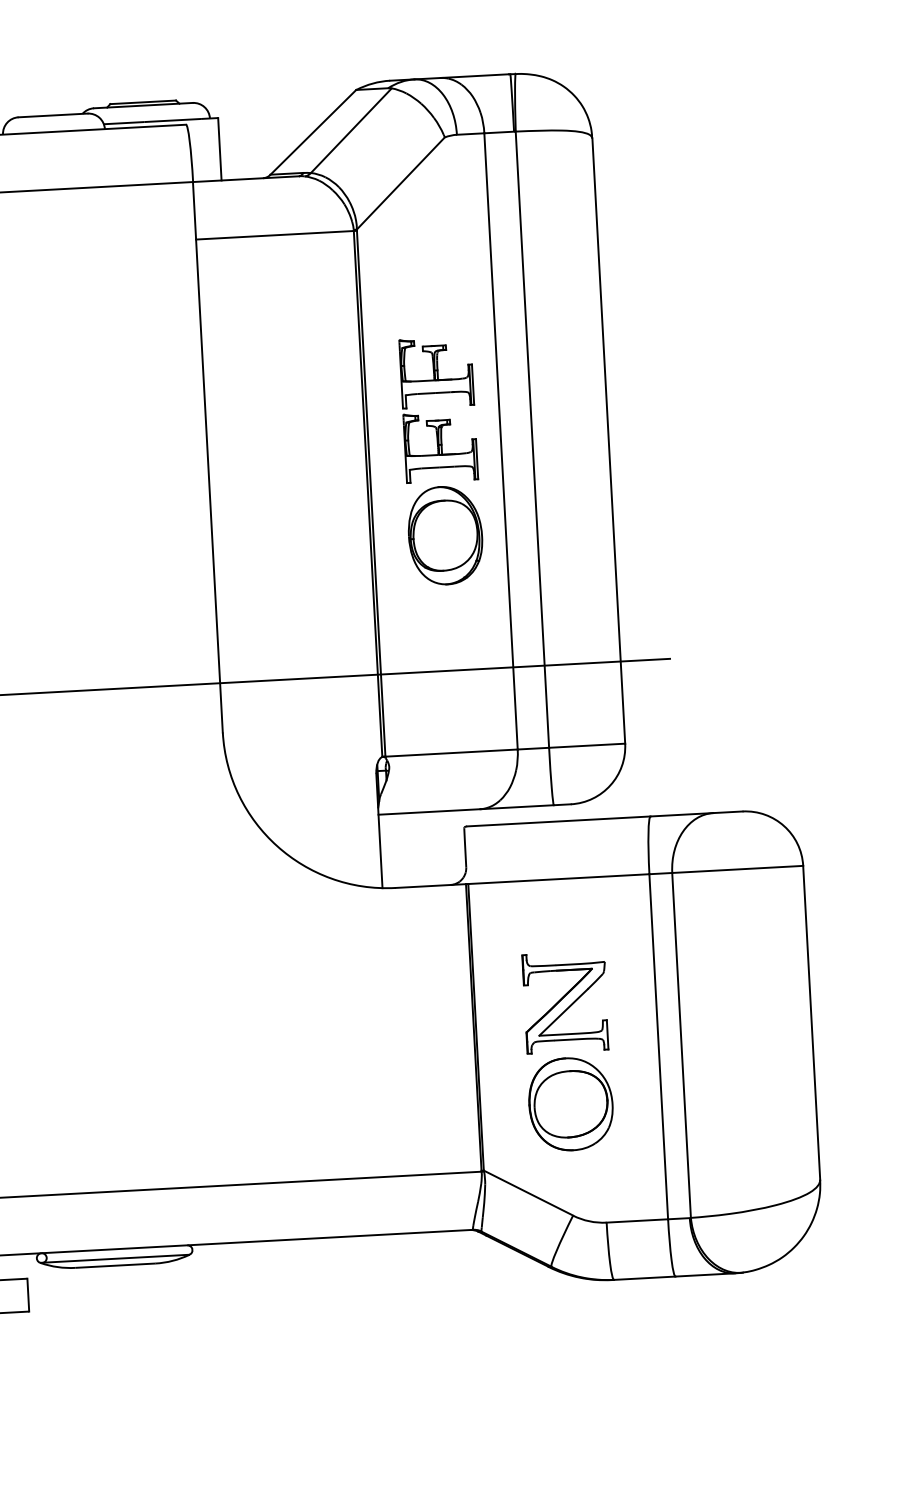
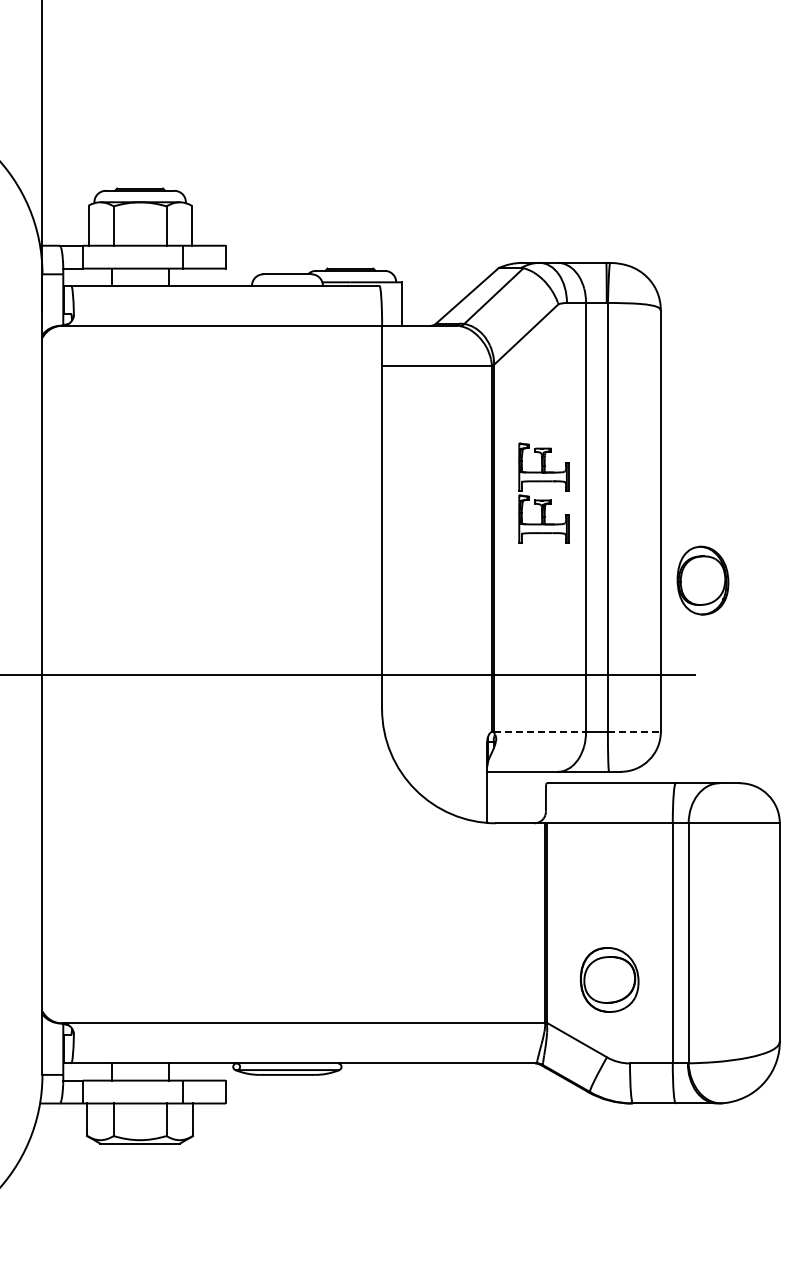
part: (444, 535) -> (702, 580), moved
line: (587, 745) -> (634, 731), solid -> dashed
line: (452, 752) -> (540, 731), solid -> dashed
part: (565, 1001) -> (609, 908), removed

